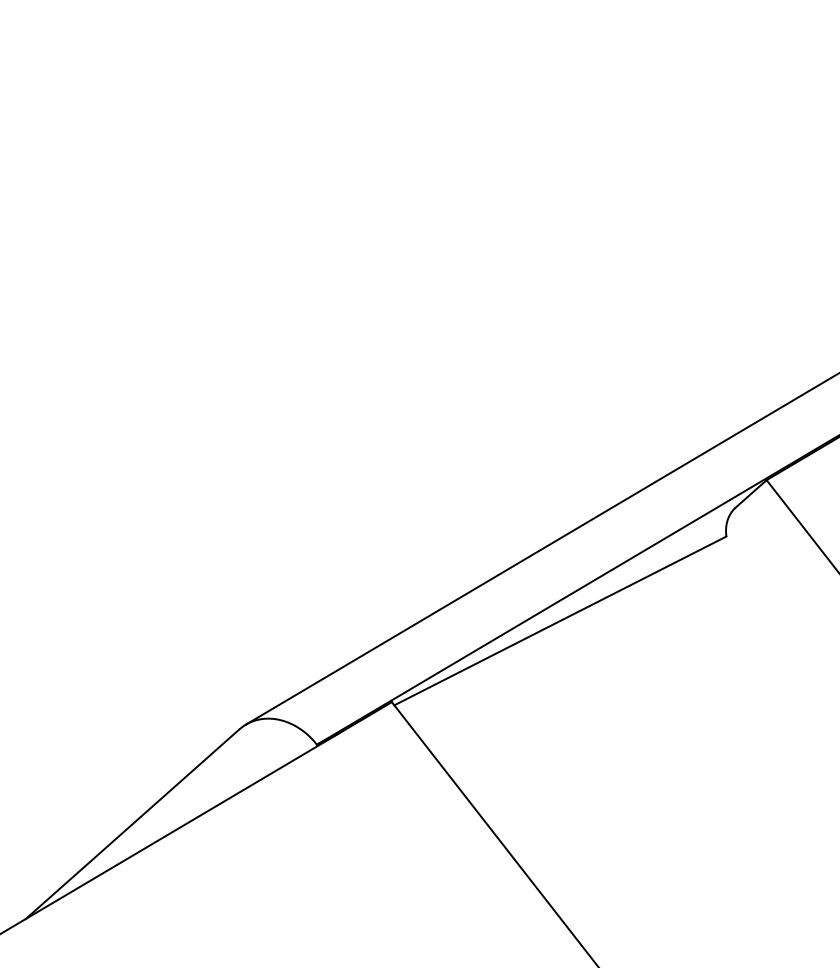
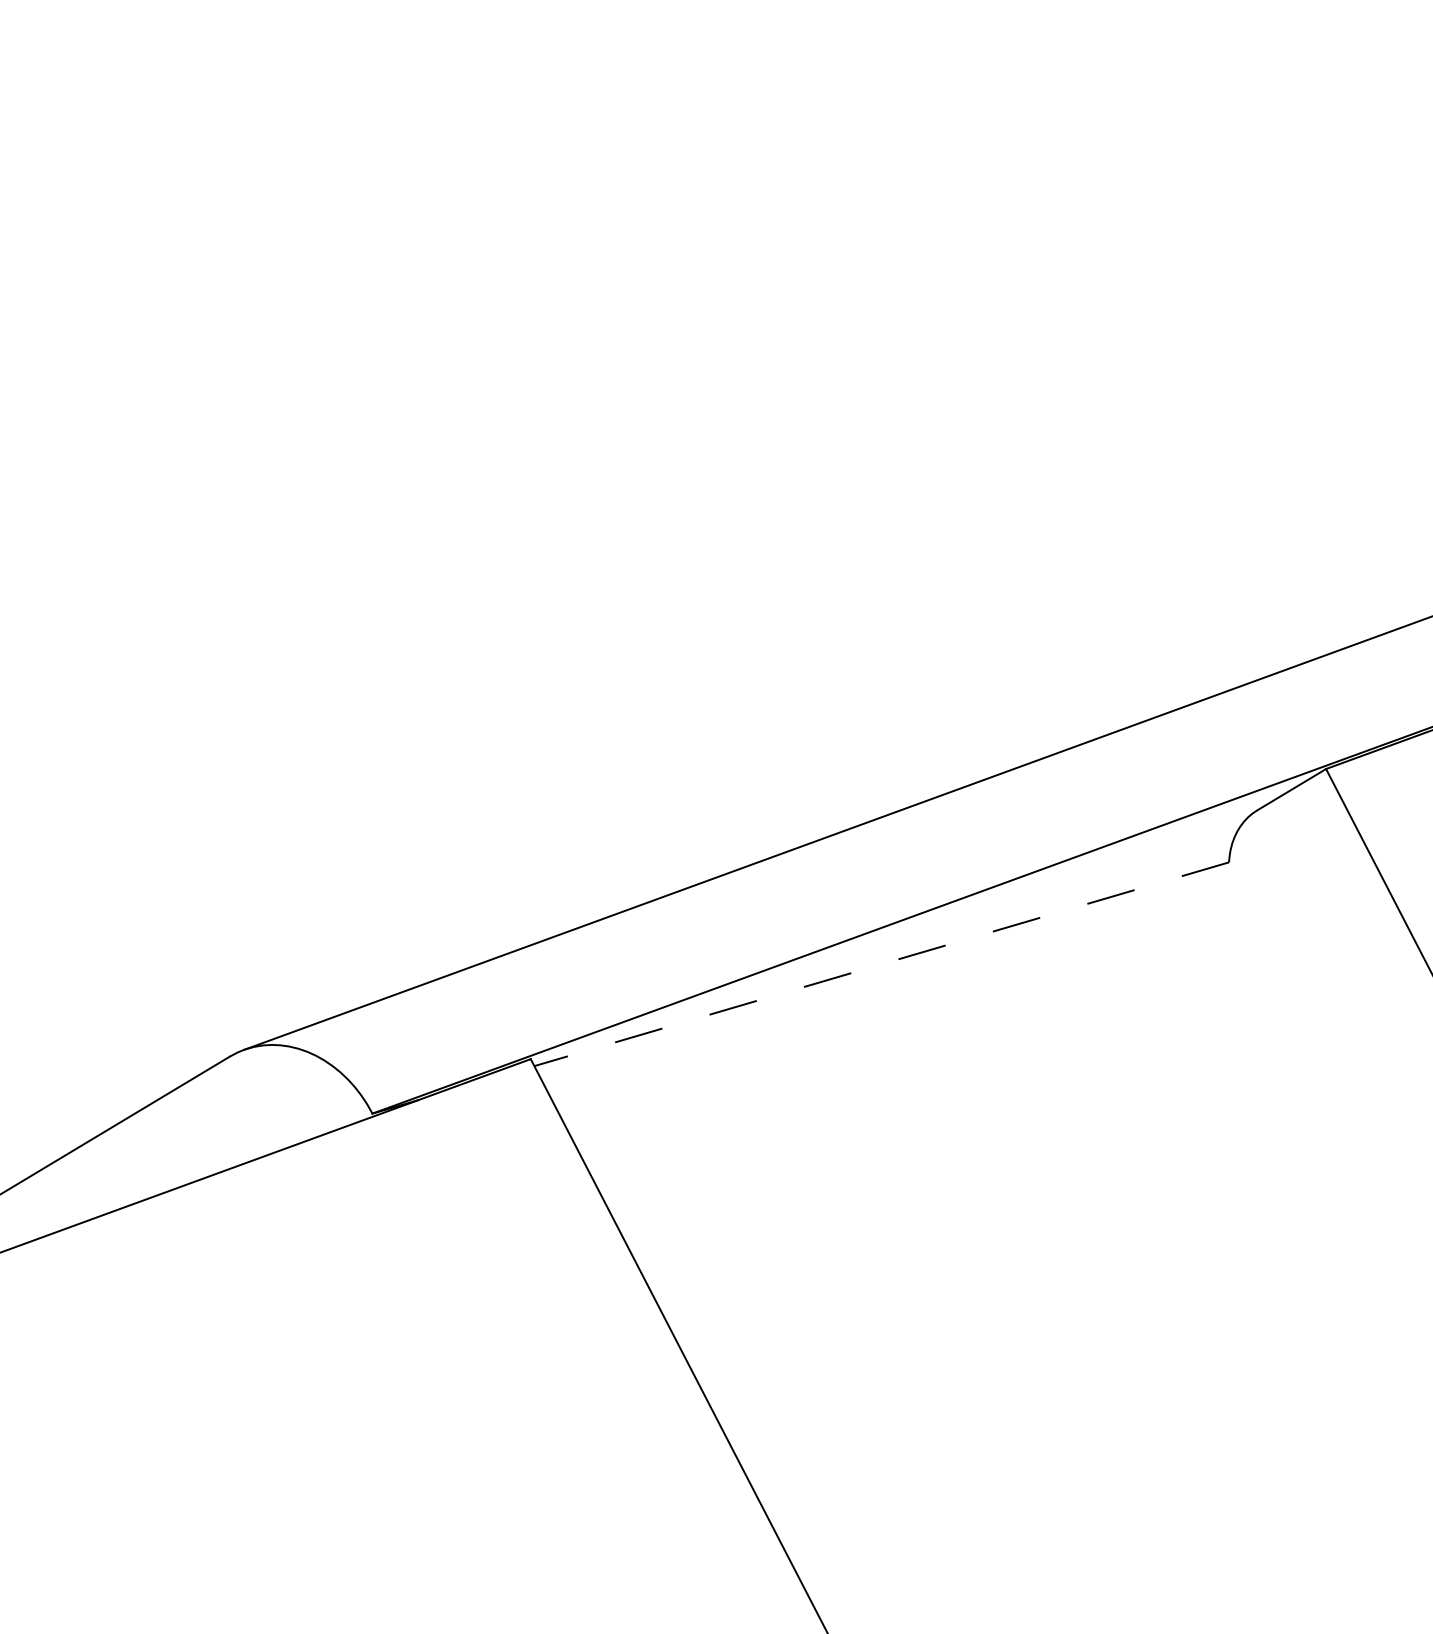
line: (559, 621) -> (879, 965), solid -> dashed

